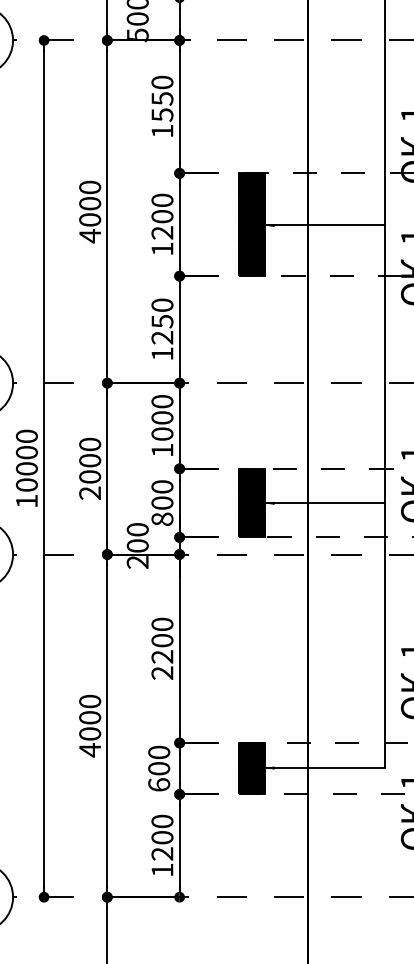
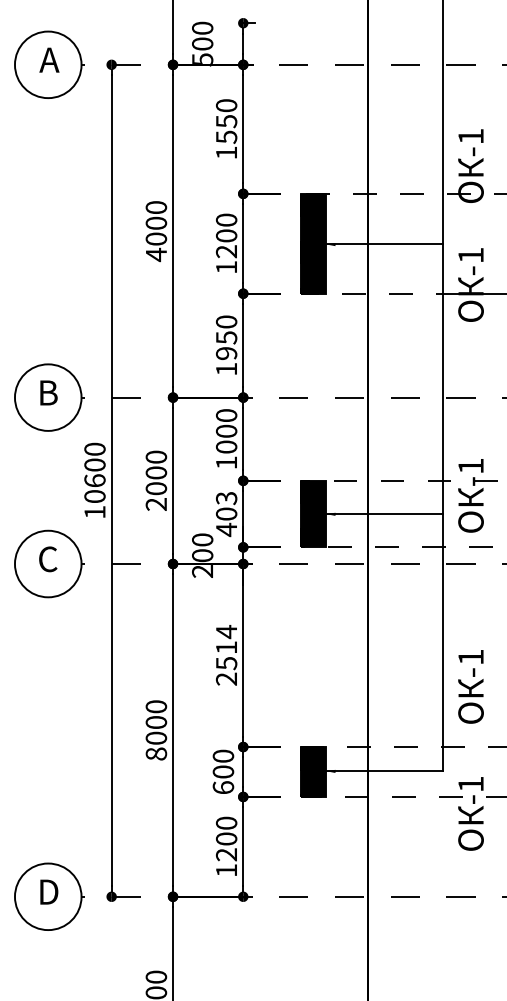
text: (162, 337) -> (226, 353), 1250 -> 1950
text: (26, 468) -> (94, 480), 10000 -> 10600
text: (162, 503) -> (226, 514), 800 -> 403
text: (162, 640) -> (226, 647), 2200 -> 2514
text: (90, 750) -> (156, 754), 4000 -> 8000

